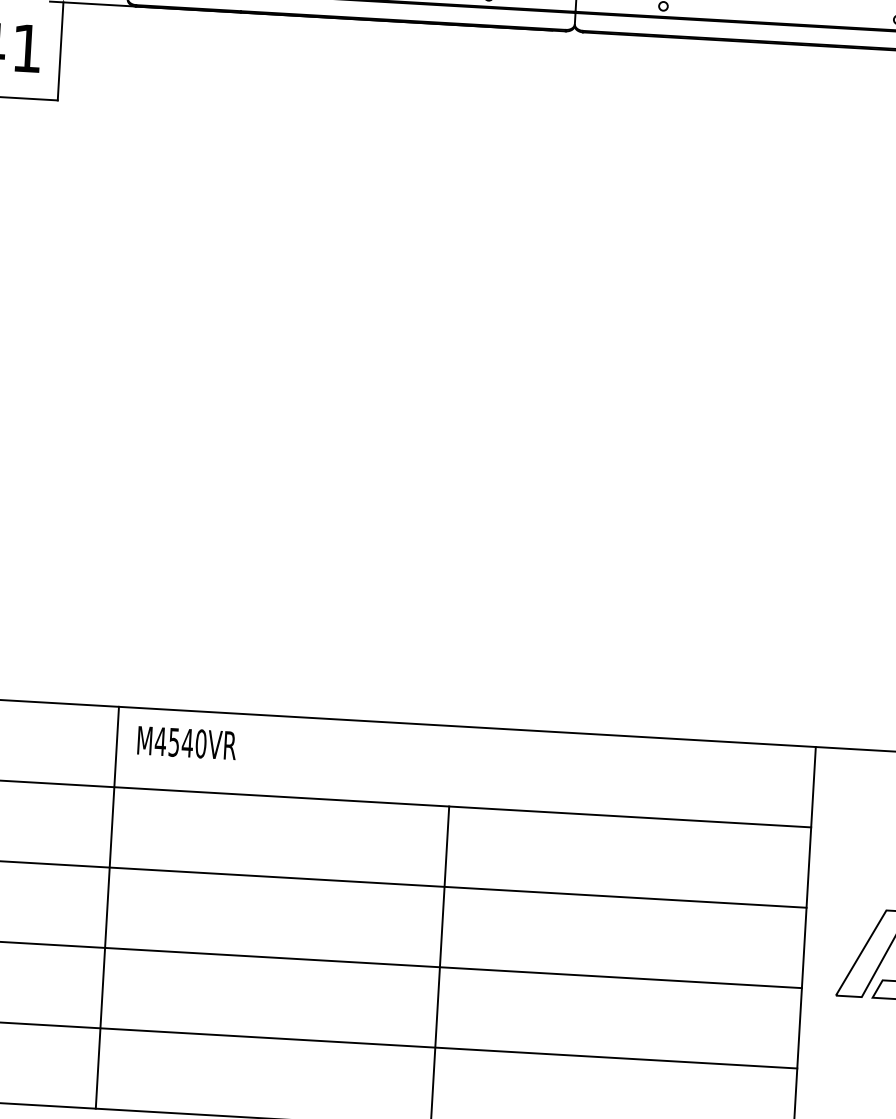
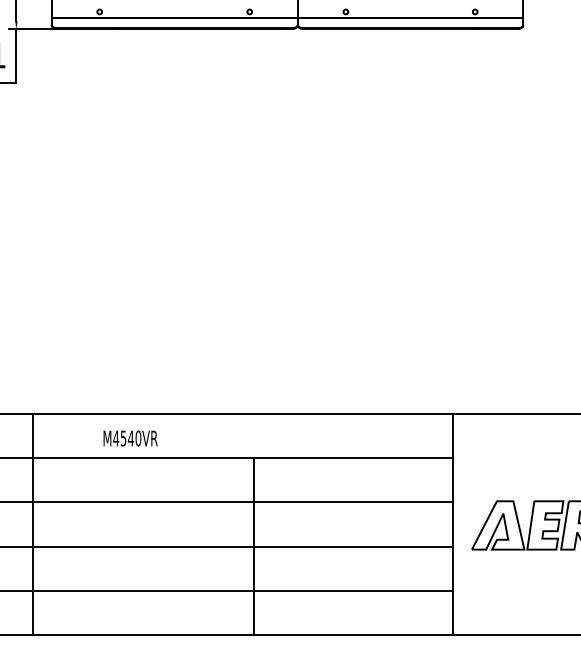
text: (186, 743) -> (130, 438), moved
line: (108, 907) -> (33, 524), moved

